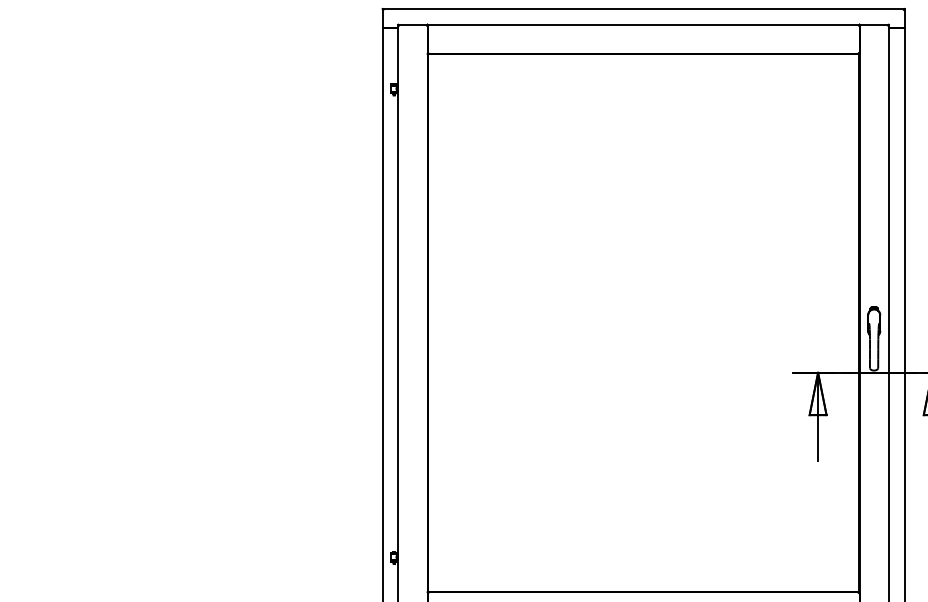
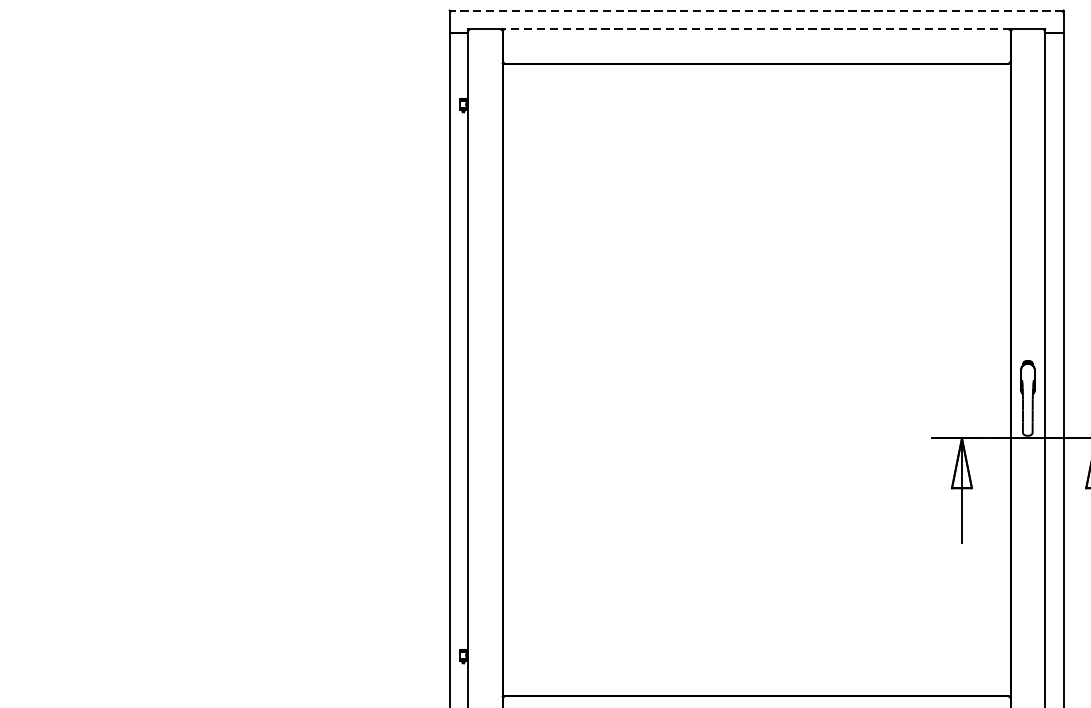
line: (643, 9) -> (756, 11), solid -> dashed
line: (643, 24) -> (756, 28), solid -> dashed

